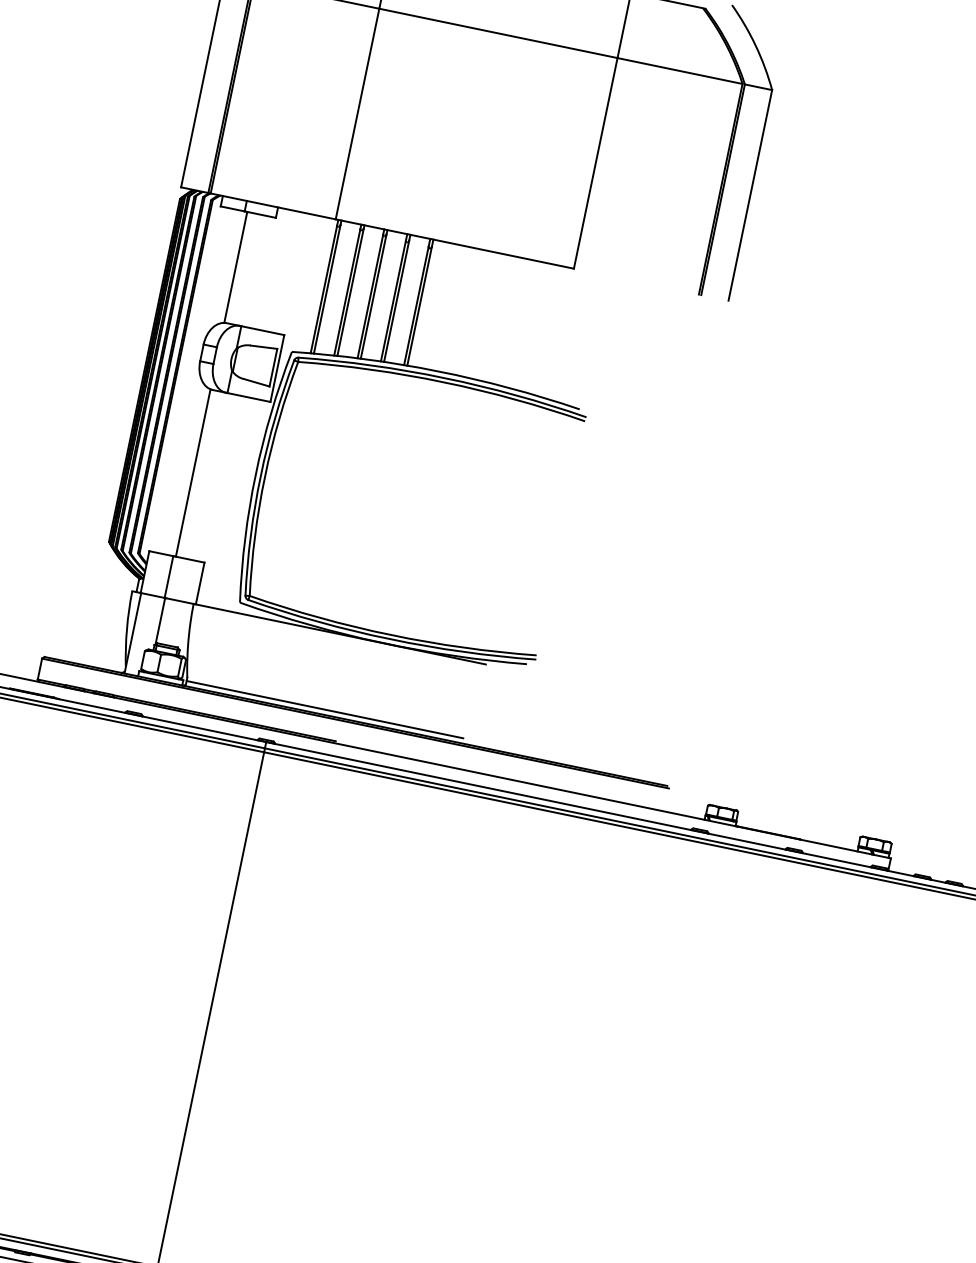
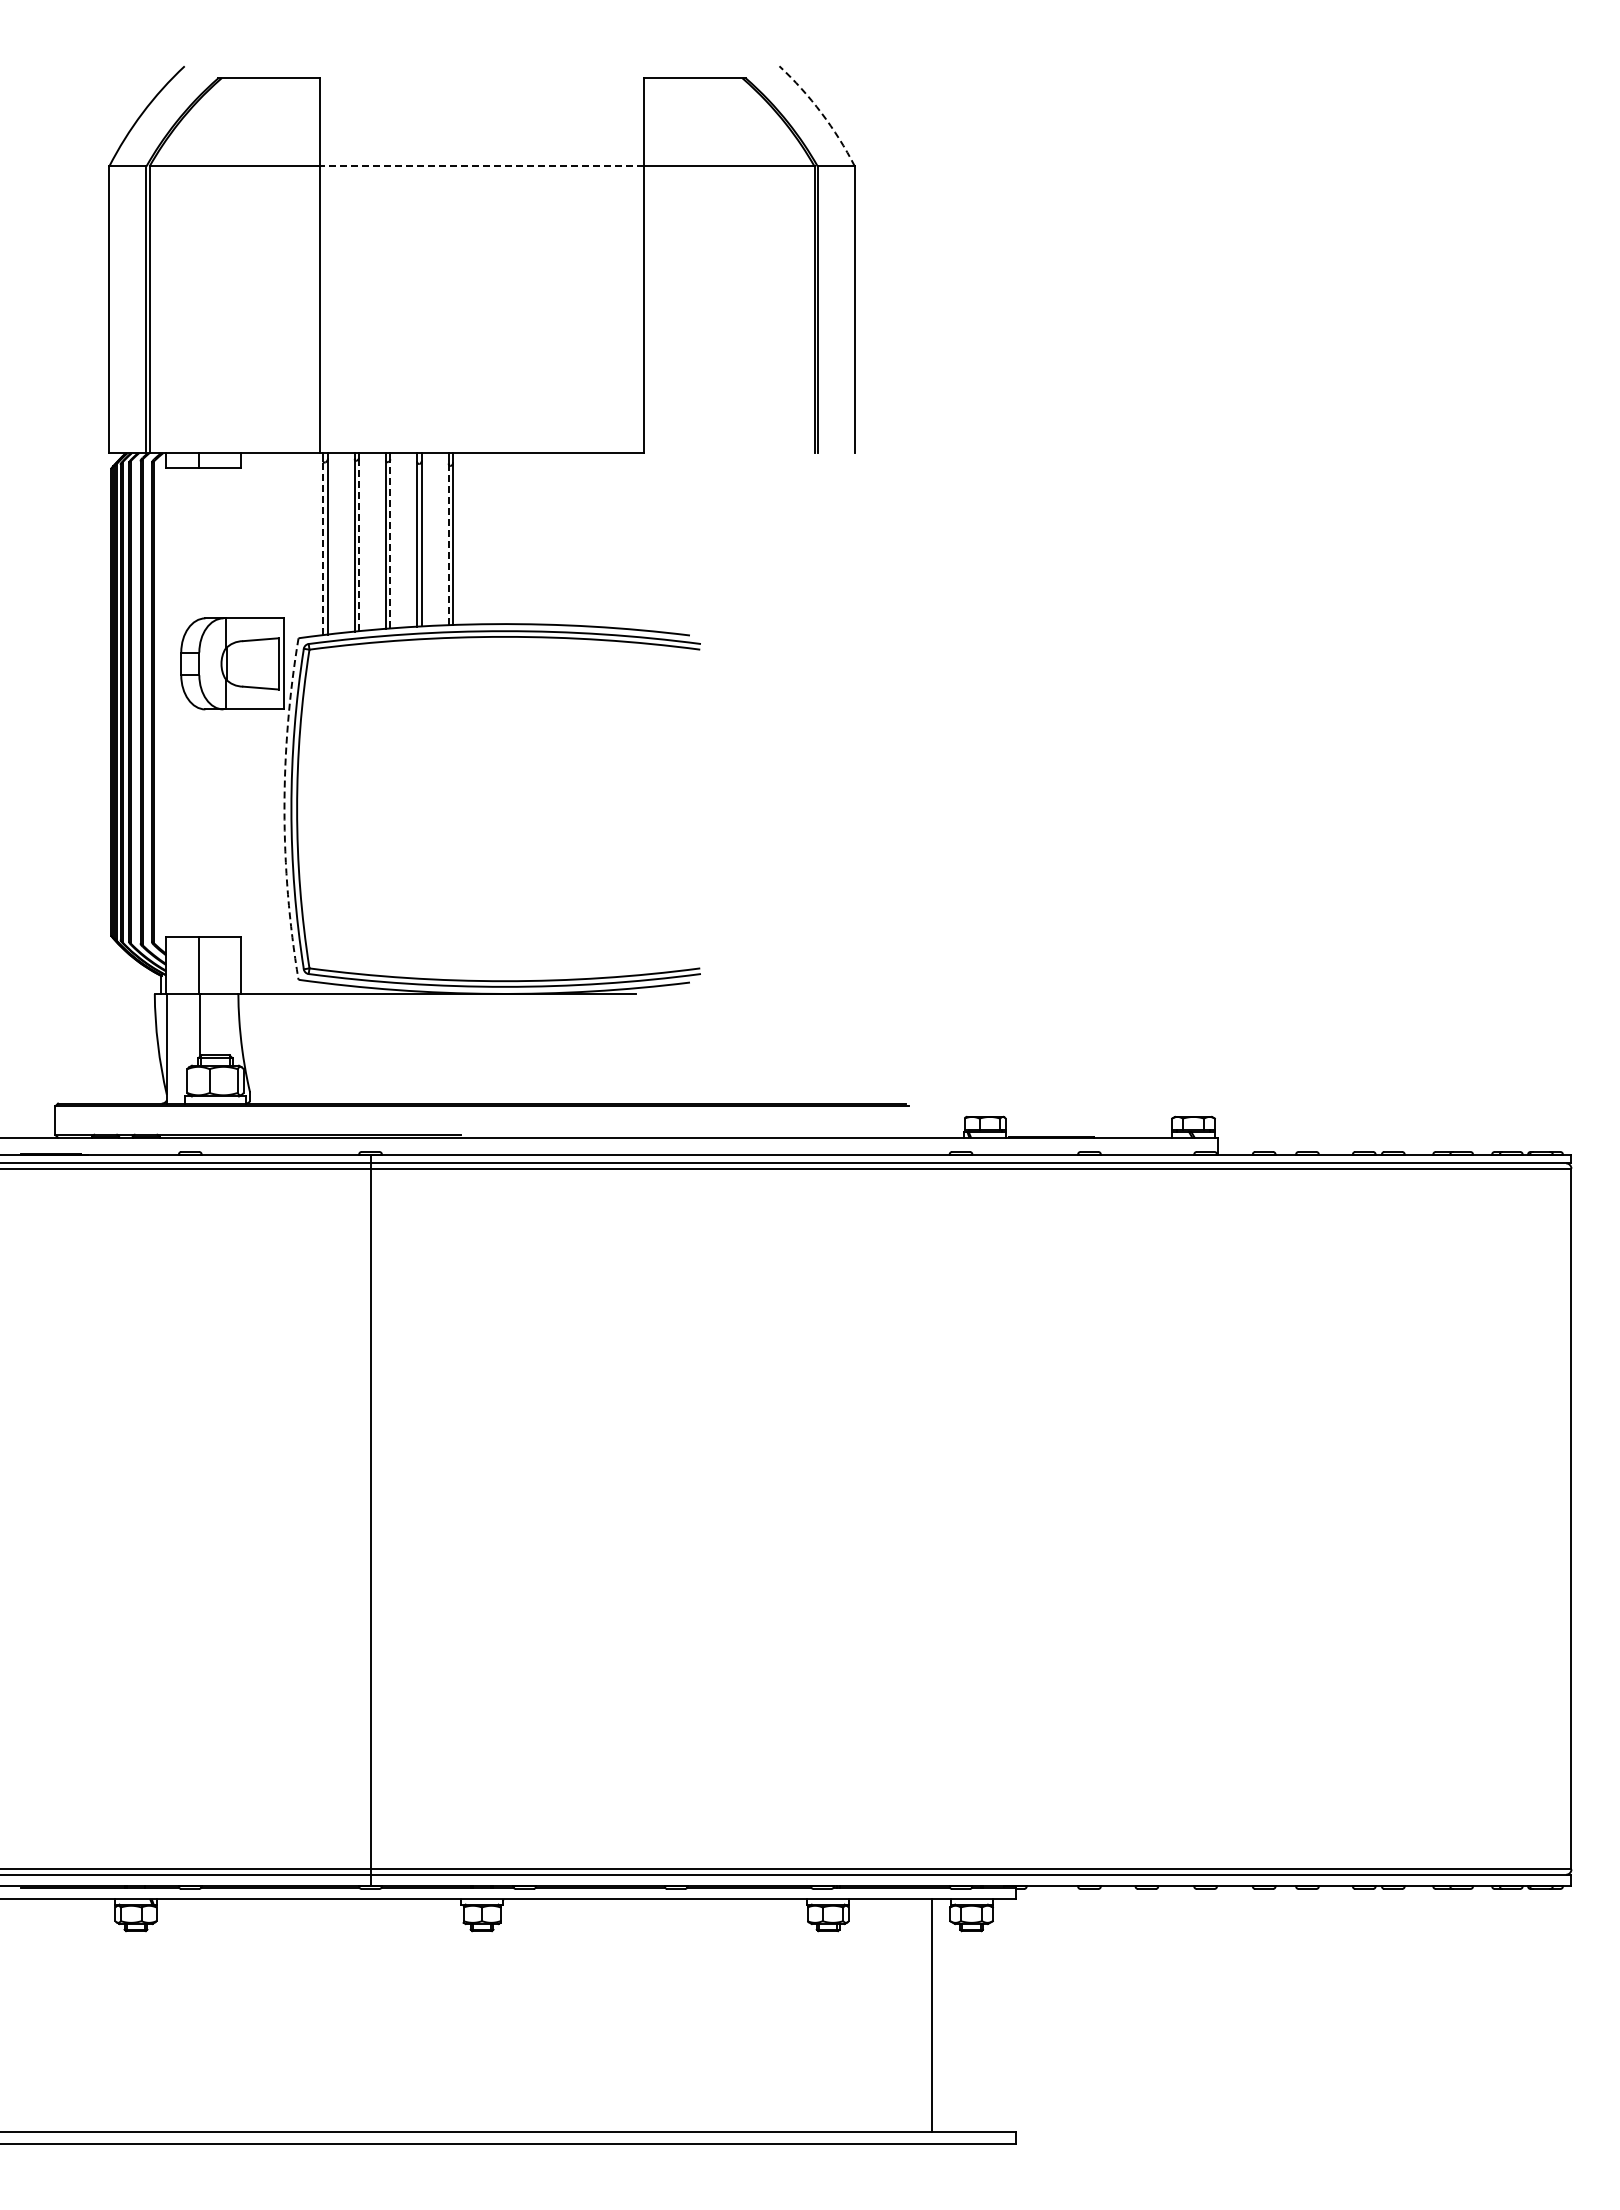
line: (498, 33) -> (481, 166), solid -> dashed
arc: (755, 46) -> (821, 113), solid -> dashed
line: (235, 266) -> (202, 542), removed
line: (323, 289) -> (323, 548), solid -> dashed
line: (350, 292) -> (359, 544), solid -> dashed
line: (373, 296) -> (390, 543), solid -> dashed
line: (416, 305) -> (448, 544), solid -> dashed
line: (193, 473) -> (202, 823), removed
arc: (255, 475) -> (284, 809), solid -> dashed
line: (325, 709) -> (438, 1096), removed

